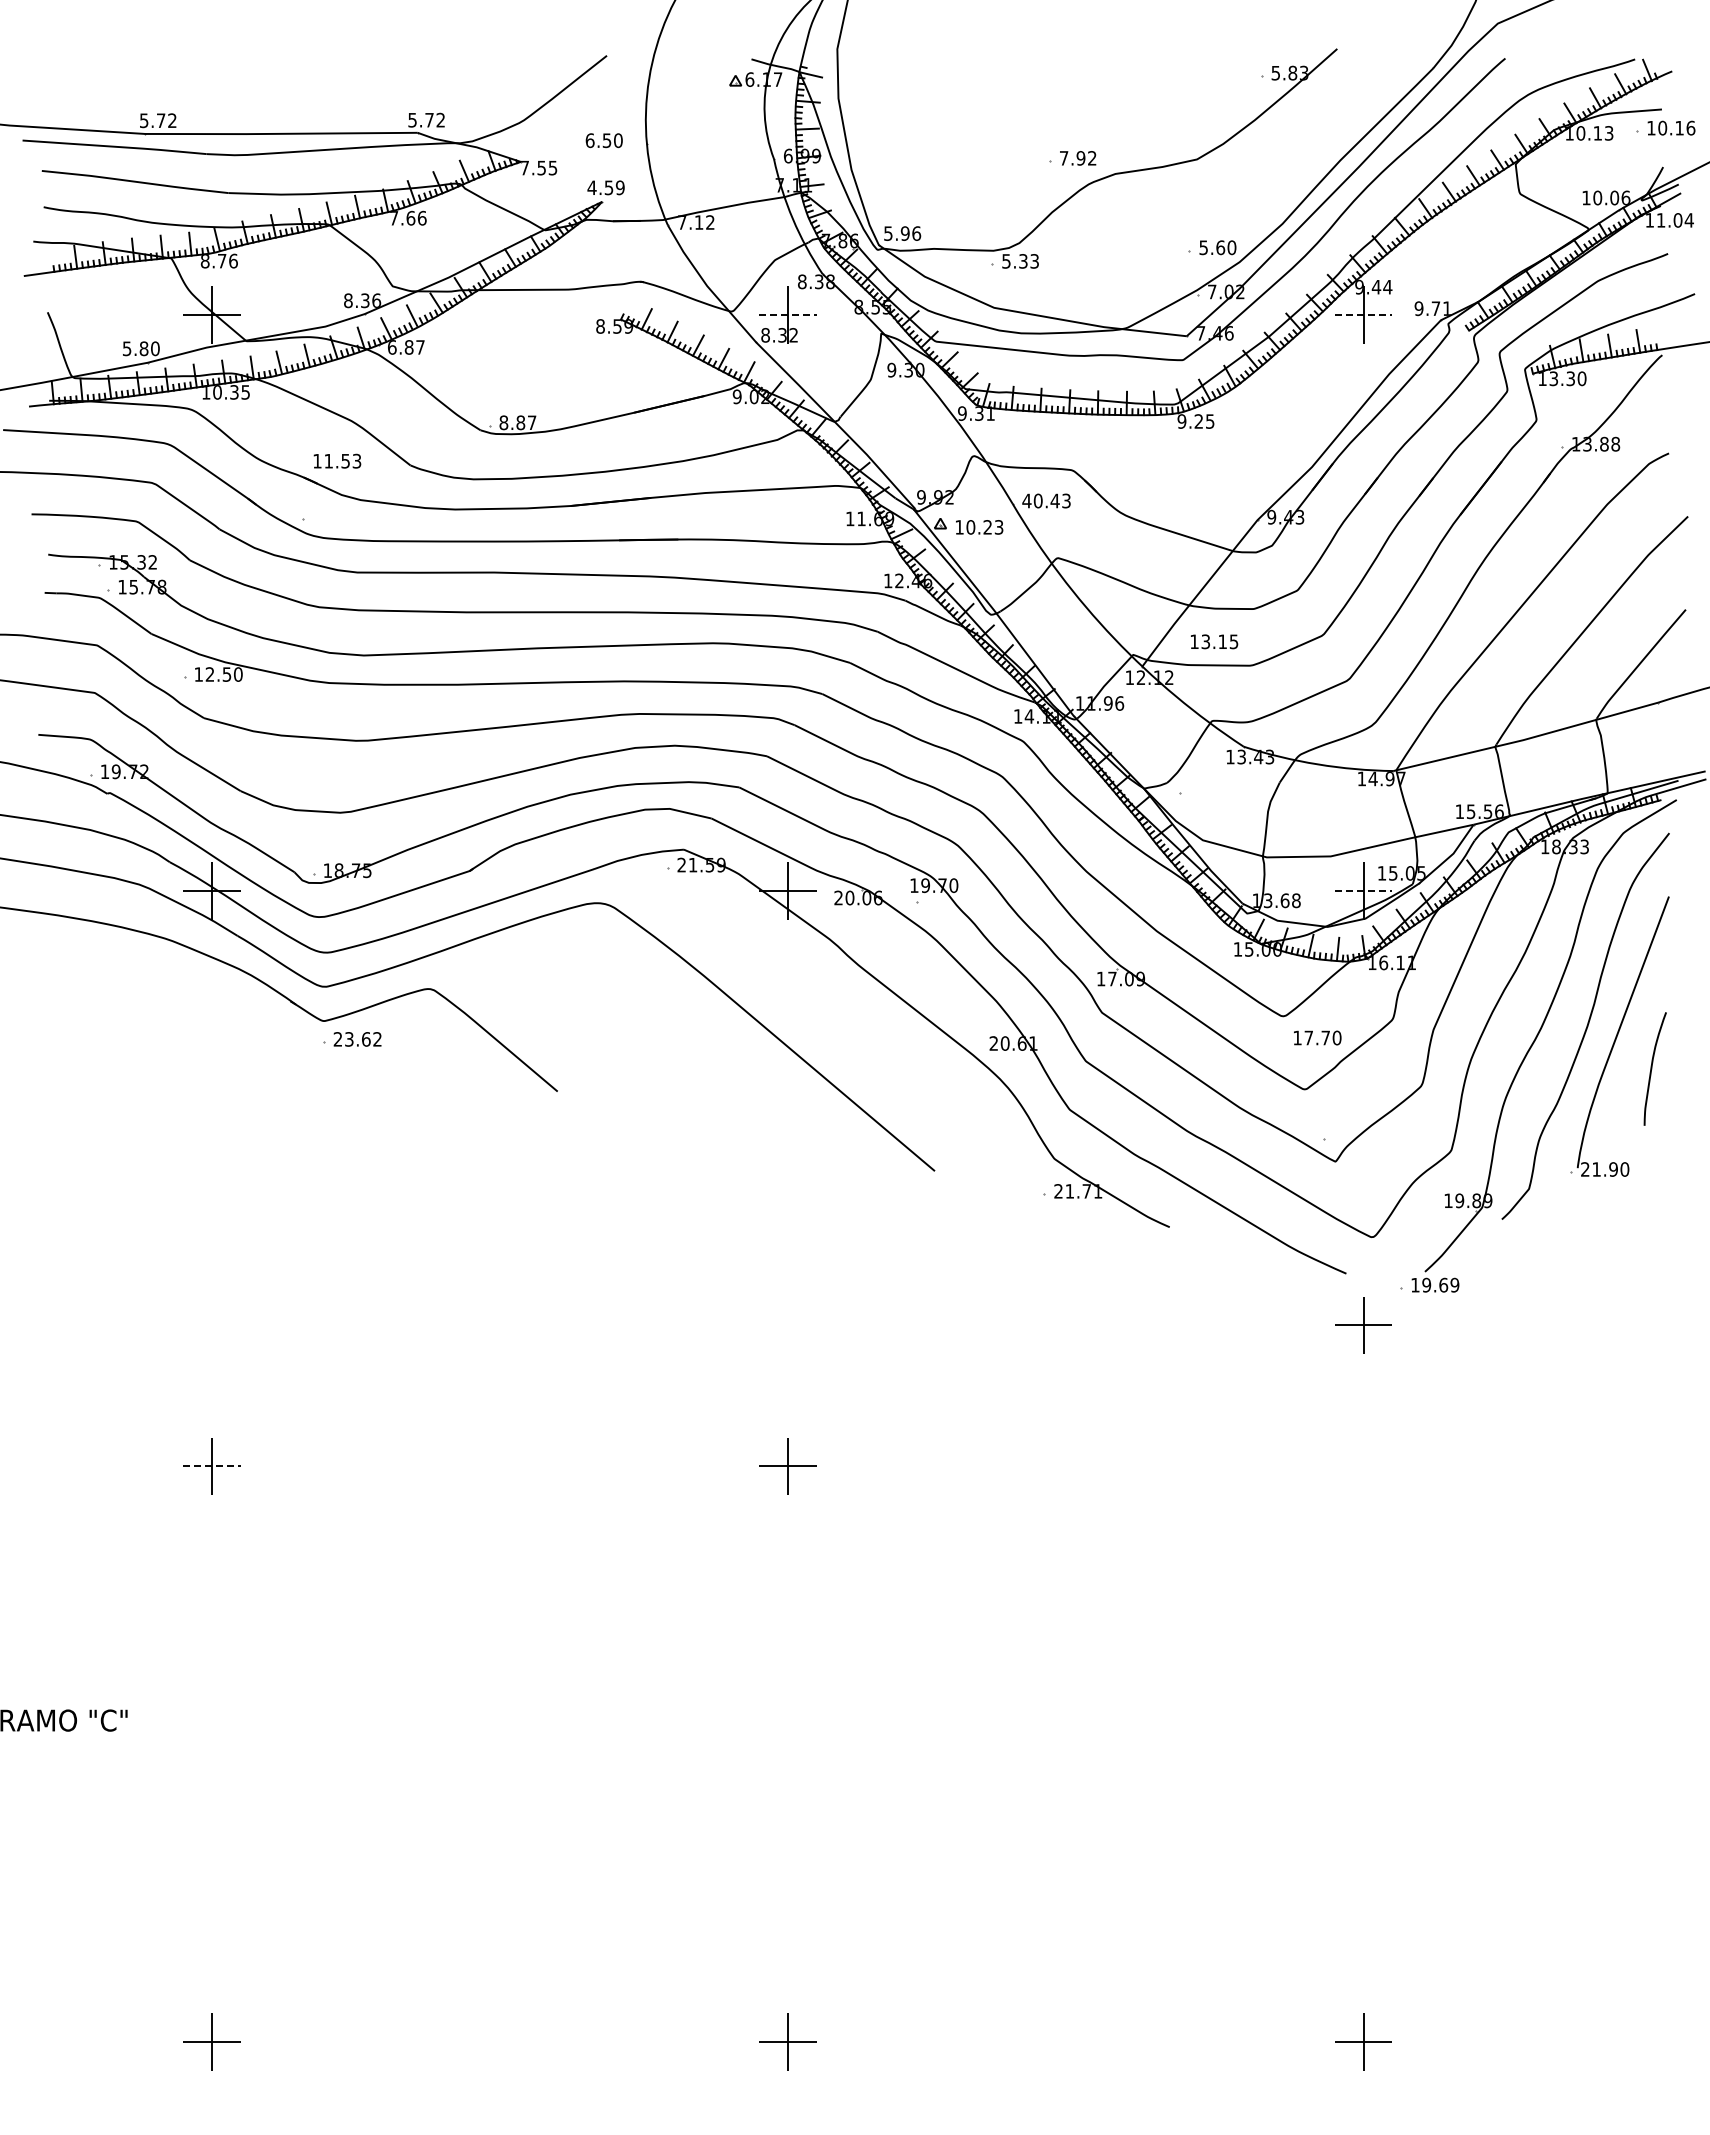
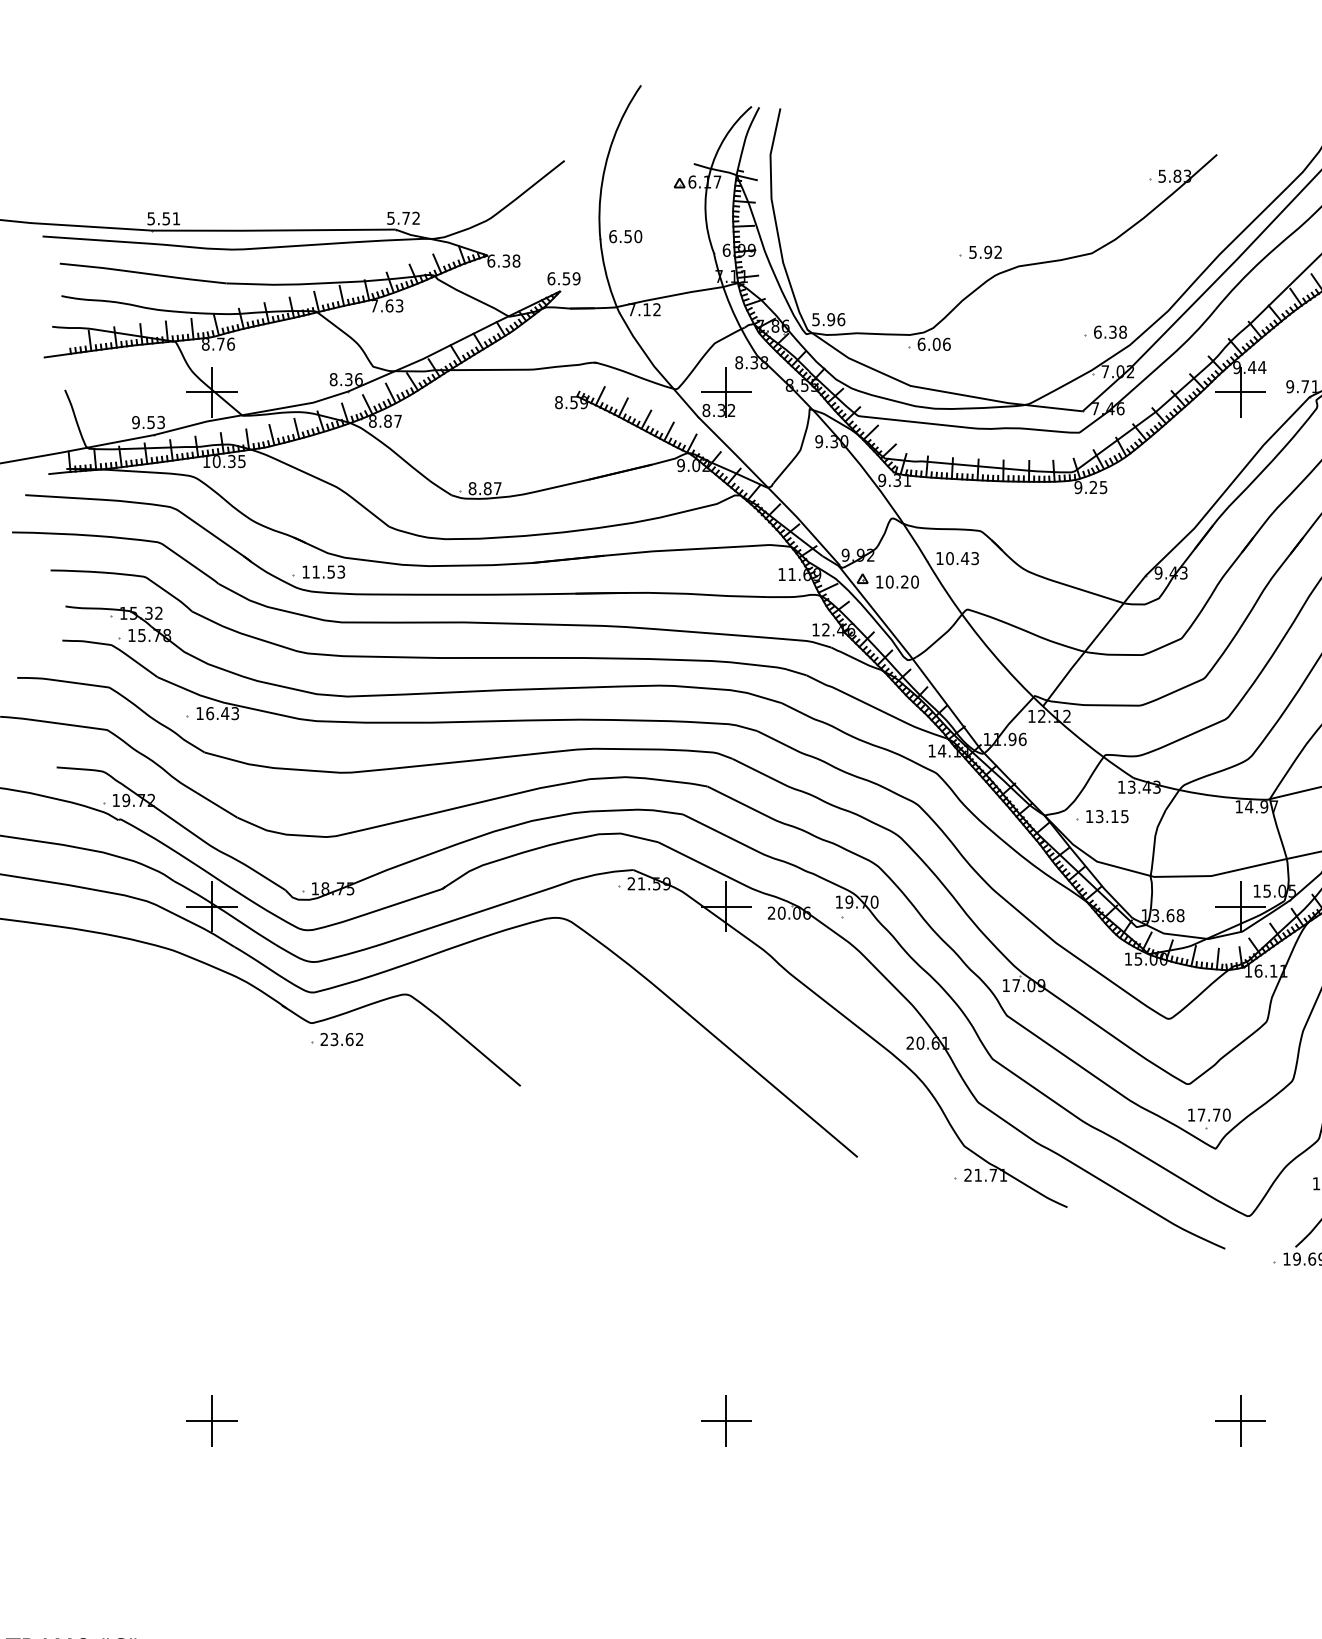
text: (166, 120) -> (171, 218), 5.72 -> 5.51
text: (603, 140) -> (625, 236), moved
text: (1063, 158) -> (972, 252), 7.92 -> 5.92
text: (538, 167) -> (503, 260), 7.55 -> 6.38
text: (591, 187) -> (550, 278), 4.59 -> 6.59
text: (421, 217) -> (398, 305), 7.66 -> 7.63
text: (1217, 247) -> (1110, 332), 5.60 -> 6.38
text: (1020, 261) -> (934, 344), 5.33 -> 6.06
line: (787, 315) -> (725, 392), dashed -> solid
line: (1363, 315) -> (1240, 392), dashed -> solid
text: (391, 347) -> (372, 421), 6.87 -> 8.87
text: (140, 348) -> (147, 422), 5.80 -> 9.53
text: (337, 460) -> (323, 571), moved
text: (1026, 500) -> (939, 558), 40.43 -> 10.43
text: (998, 527) -> (914, 582), 10.23 -> 10.20
text: (1214, 641) -> (1107, 816), moved
text: (223, 674) -> (222, 713), 12.50 -> 16.43
line: (1363, 890) -> (1240, 906), dashed -> solid
text: (1317, 1037) -> (1209, 1114), moved
part: (1363, 1325) -> (1240, 1421), moved
line: (212, 1466) -> (212, 1421), dashed -> solid

